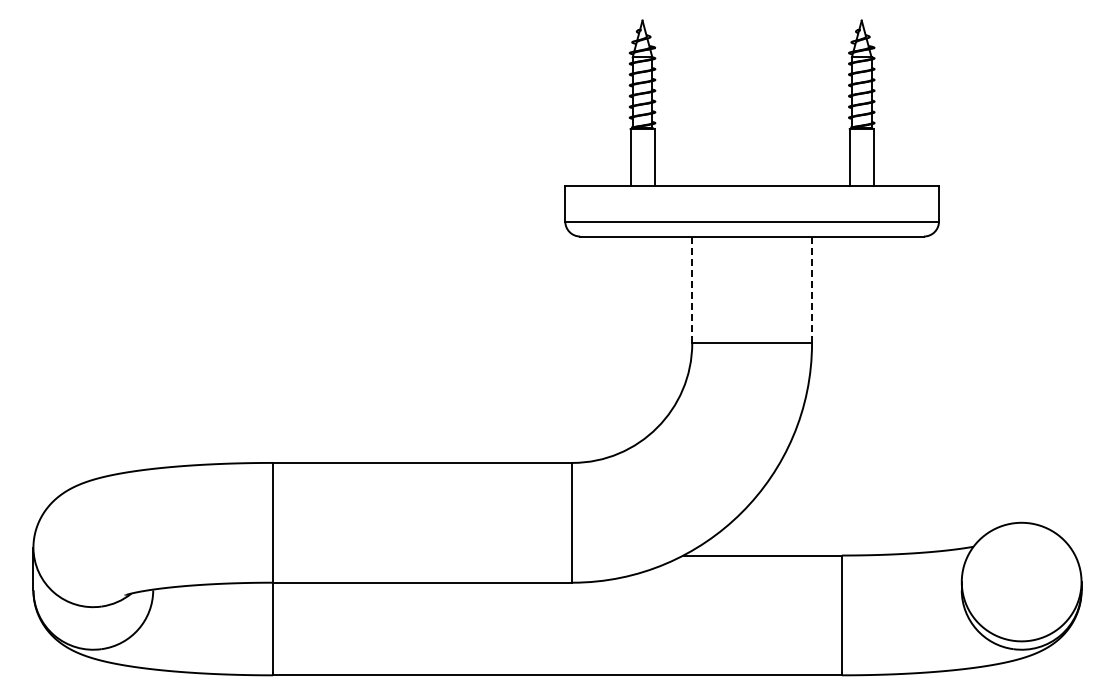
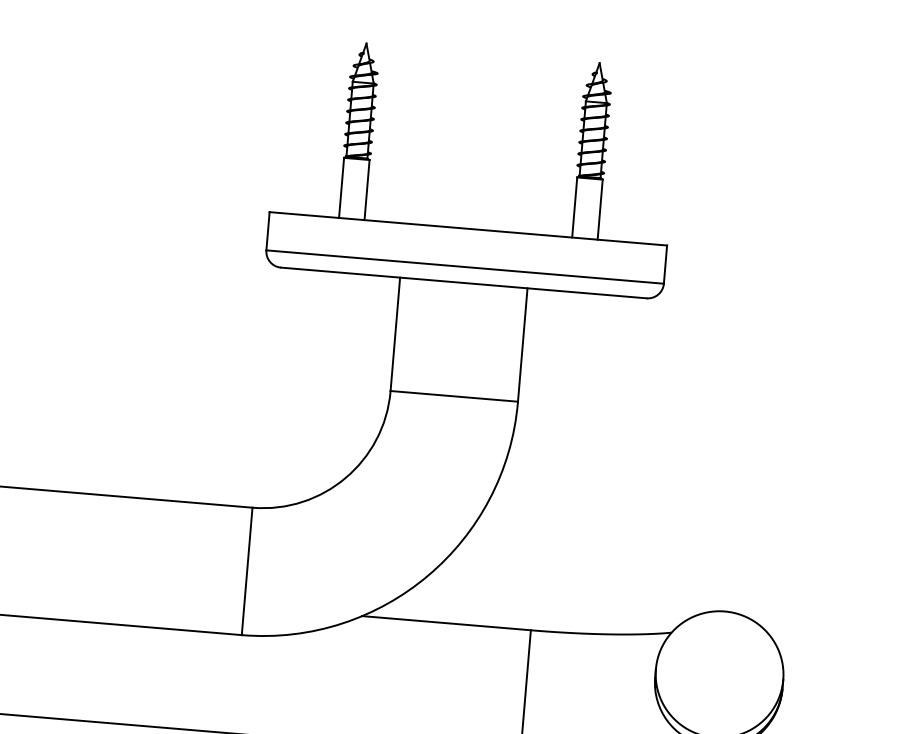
line: (812, 289) -> (523, 344), dashed -> solid
line: (692, 290) -> (395, 335), dashed -> solid

